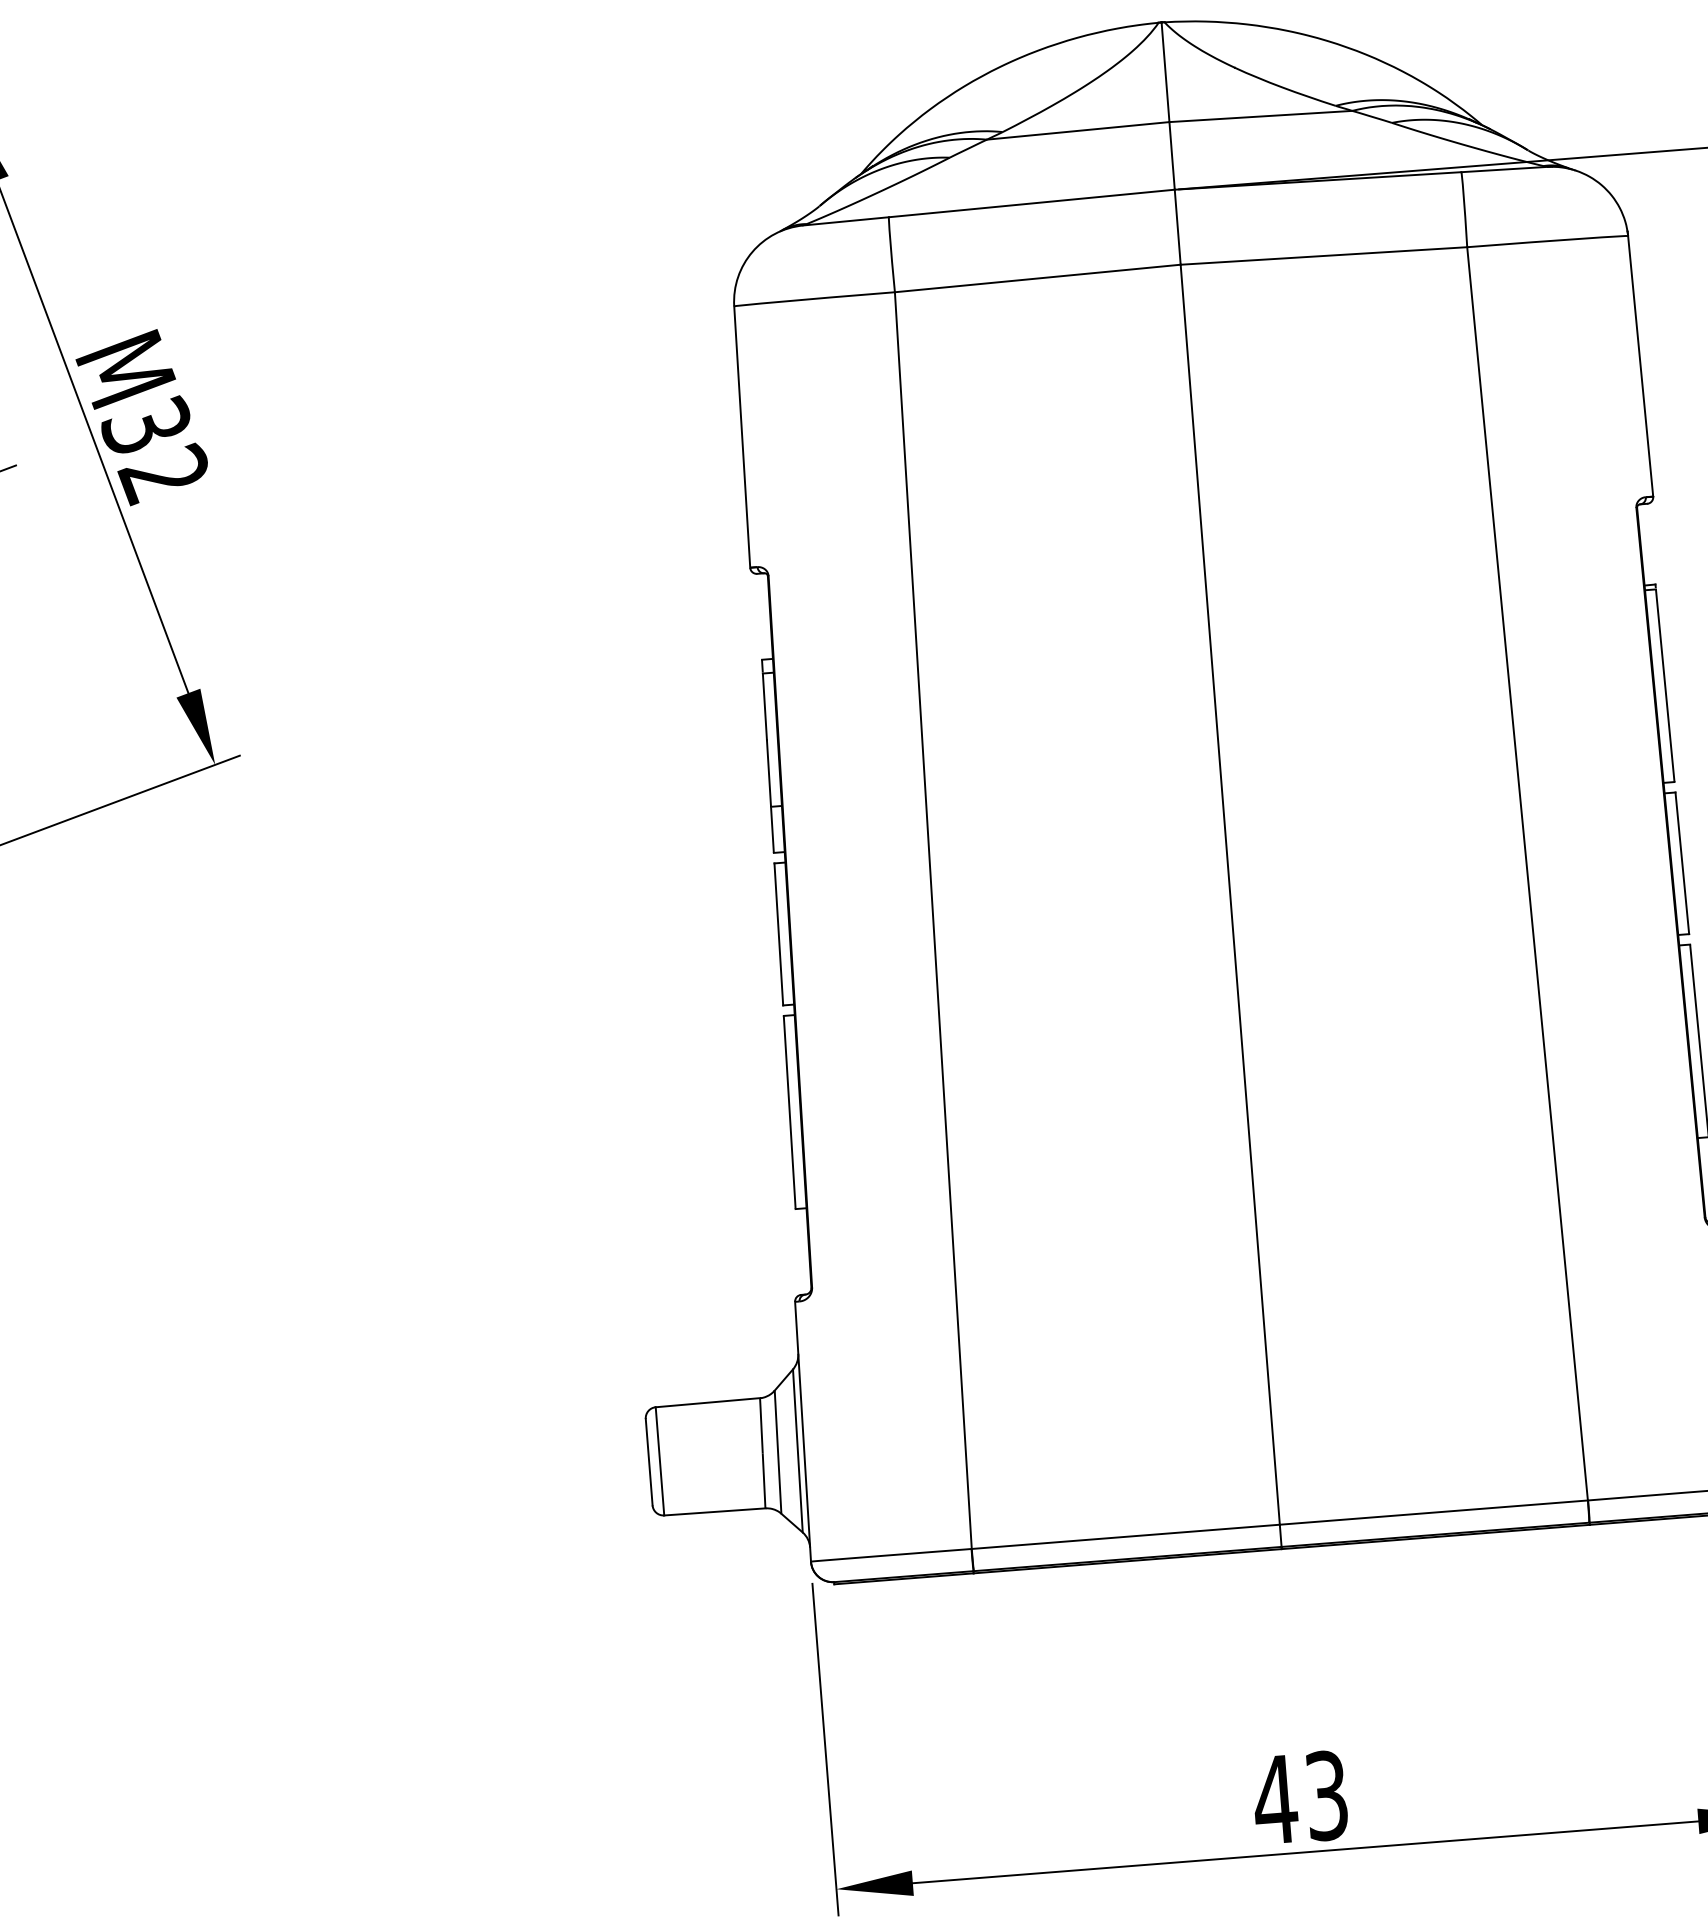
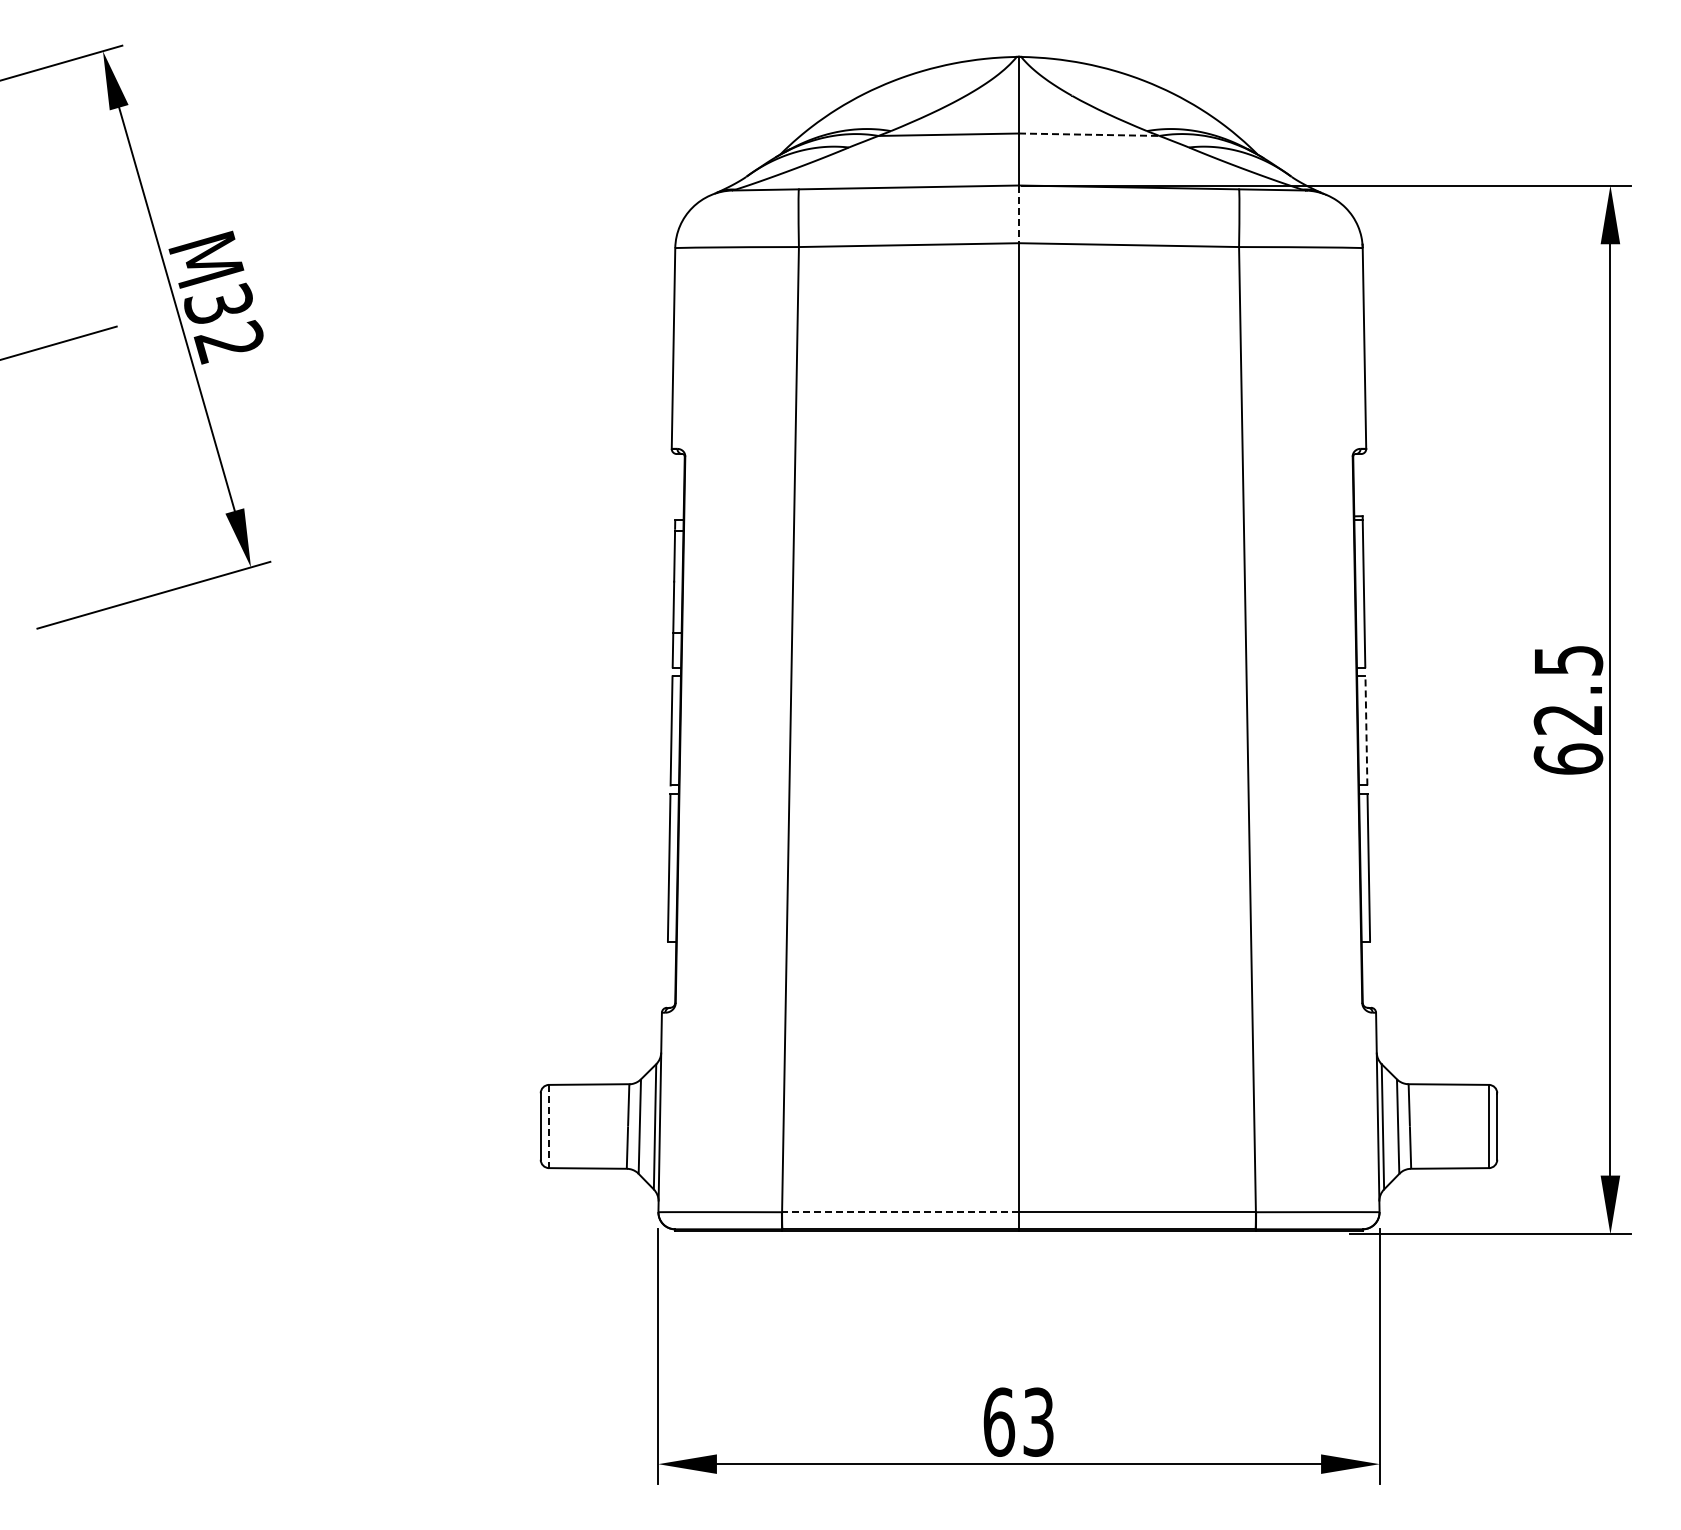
line: (1261, 116) -> (1089, 134), solid -> dashed
line: (1178, 227) -> (1019, 214), solid -> dashed
line: (1682, 862) -> (1366, 730), solid -> dashed
line: (660, 1461) -> (549, 1126), solid -> dashed
line: (1125, 1537) -> (900, 1212), solid -> dashed
text: (1274, 1798) -> (998, 1421), 43 -> 63

